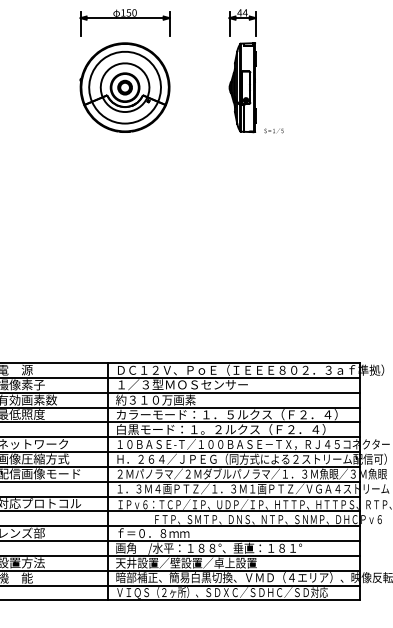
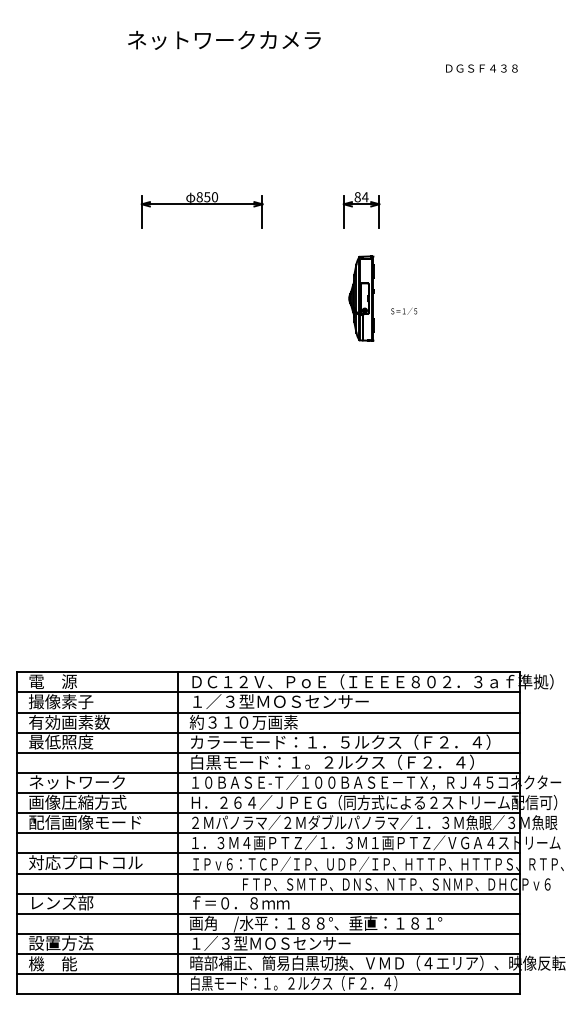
text: (123, 13) -> (199, 197), 150 -> 850
text: (239, 13) -> (357, 197), 44 -> 84
part: (124, 87) -> (201, 298), removed
part: (242, 87) -> (361, 298), size x0.7
text: (274, 130) -> (404, 310), moved
text: (185, 562) -> (284, 942), 天井設置／壁設置／卓上設置 -> １／３型ＭＯＳセンサー
text: (222, 592) -> (334, 983), ＶＩＱＳ（２ヶ所）、ＳＤＸＣ／ＳＤＨＣ／ＳＤ対応 -> 白黒モード：１。２ルクス（Ｆ２．４）

